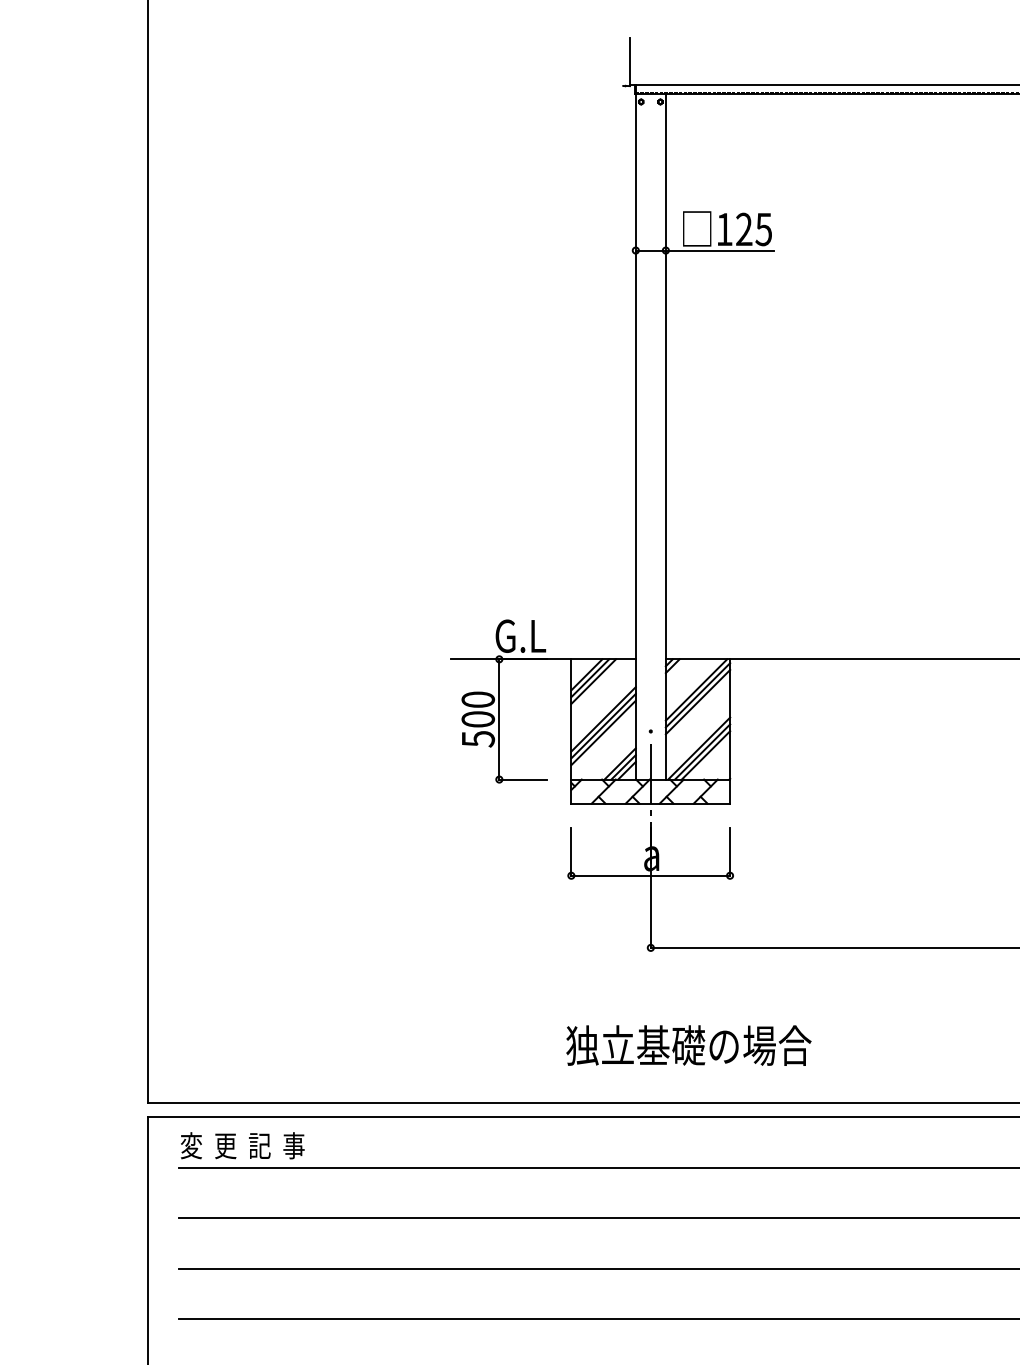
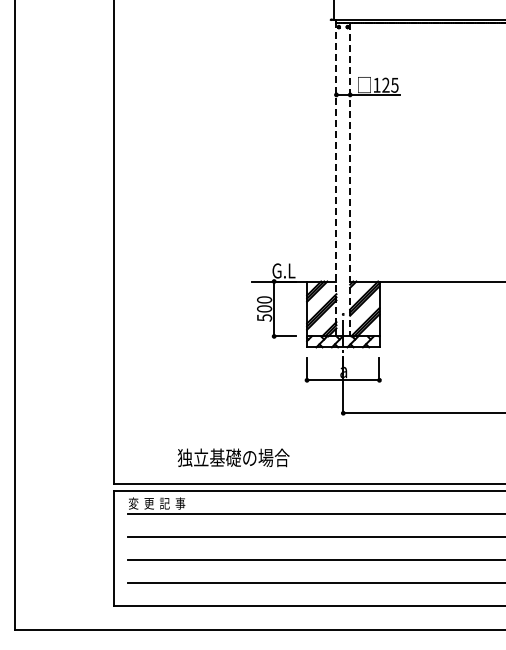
line: (635, 435) -> (336, 179), solid -> dashed
line: (666, 435) -> (350, 179), solid -> dashed
text: (688, 1044) -> (233, 457), moved

